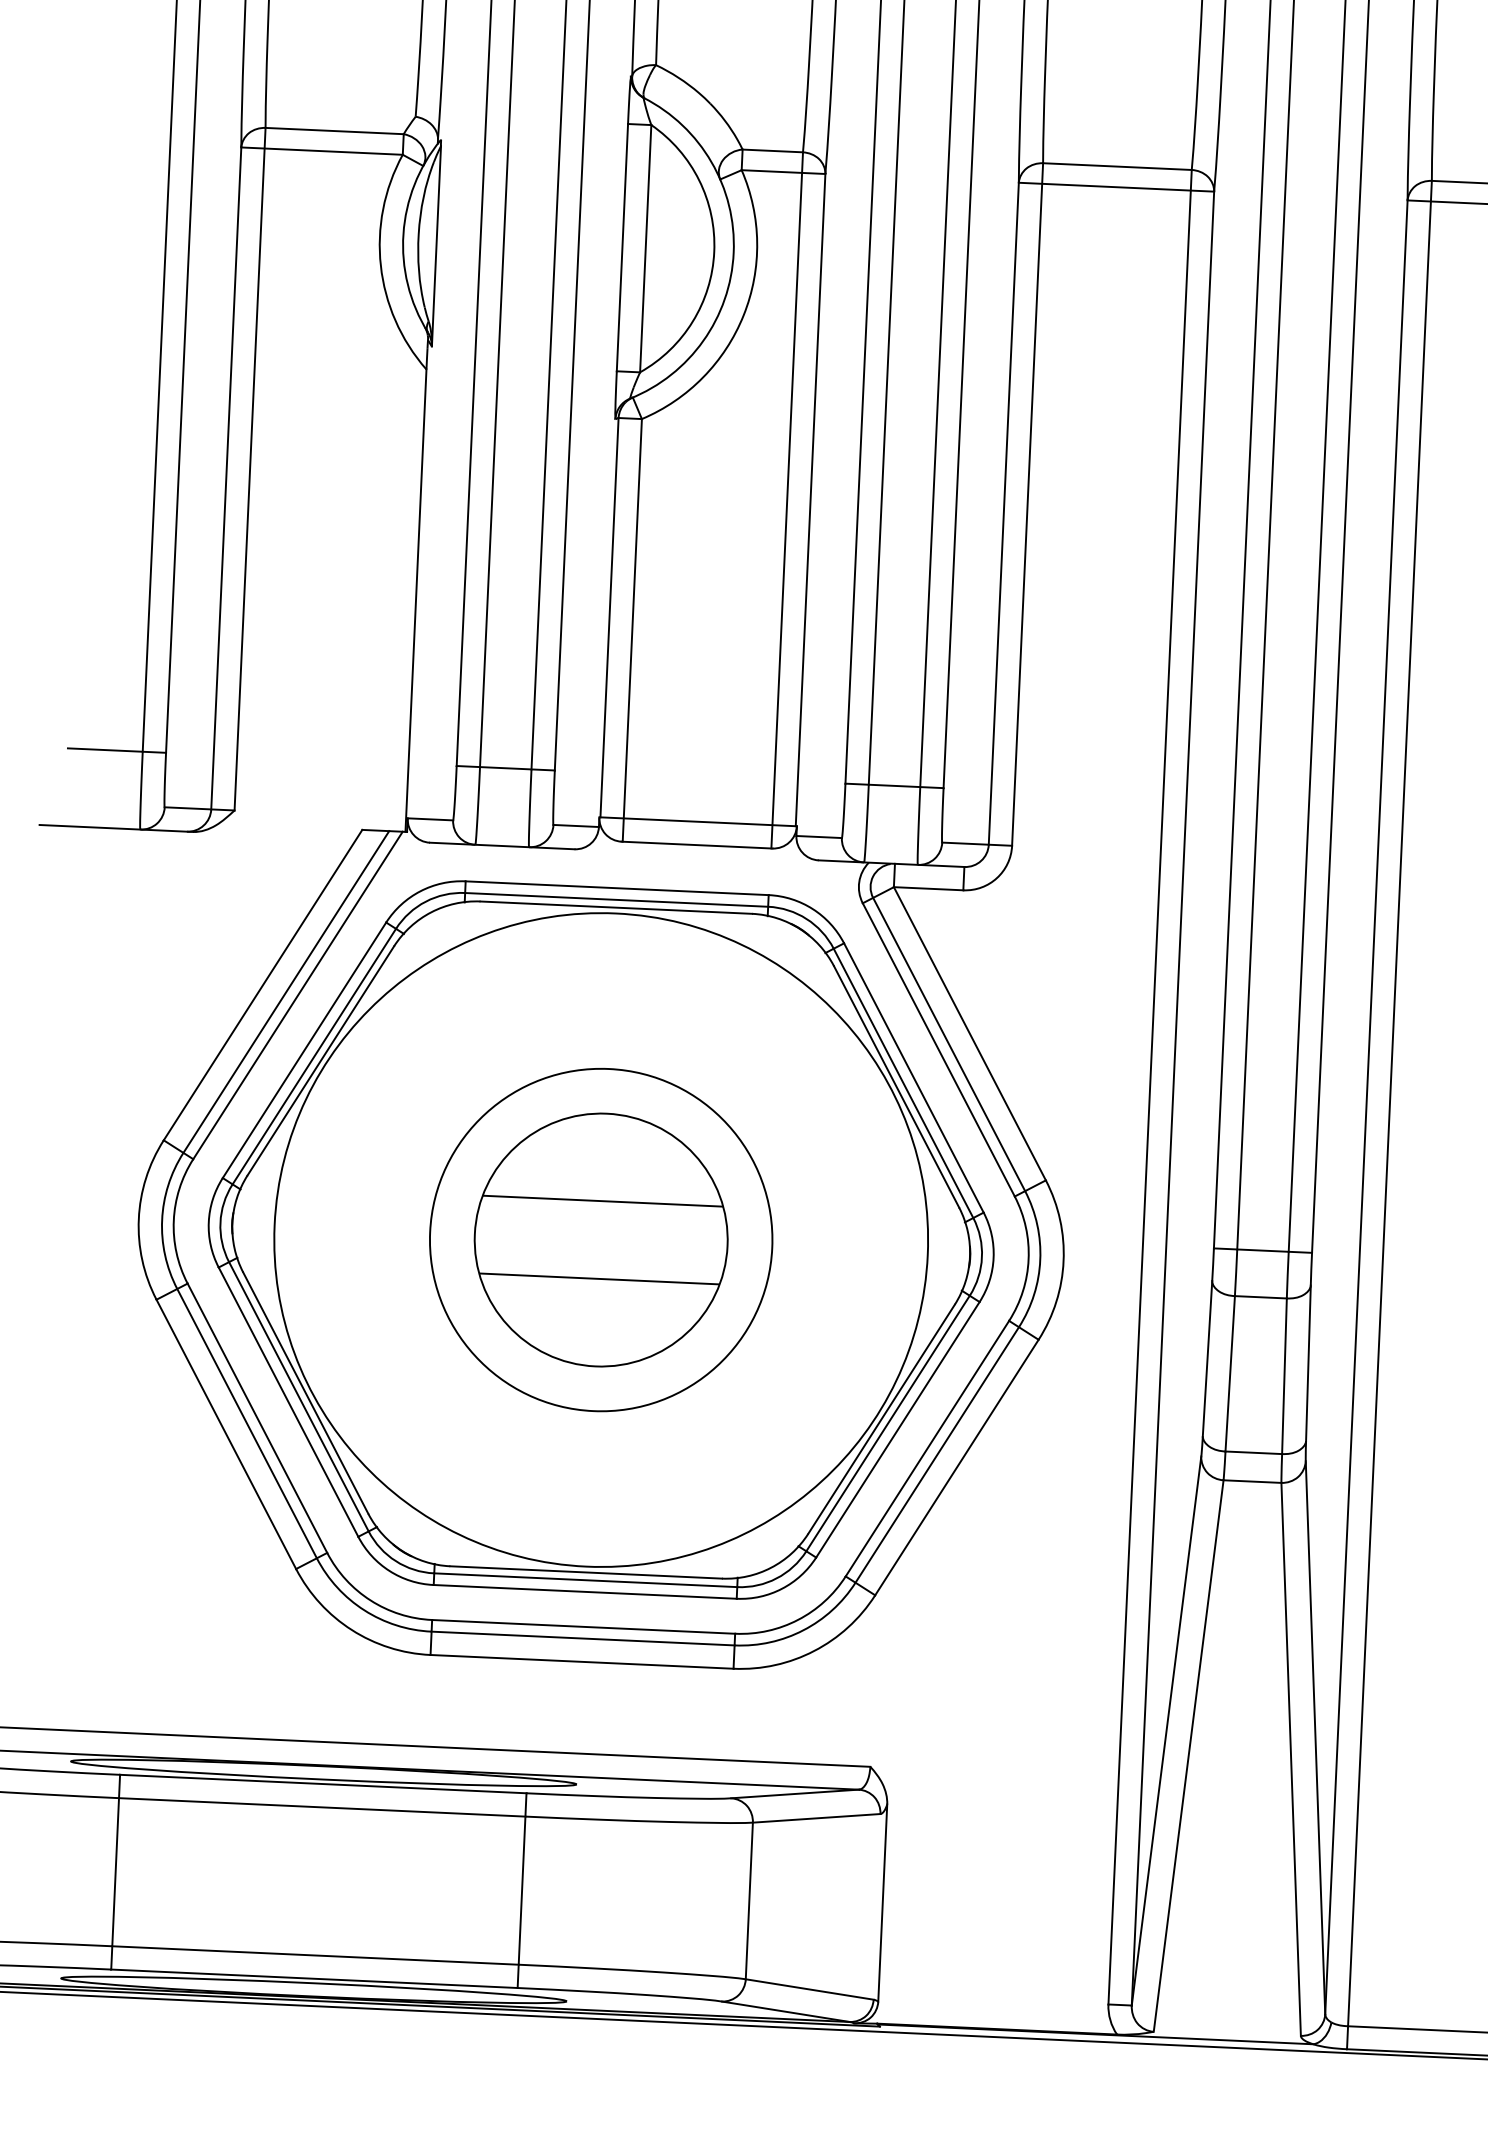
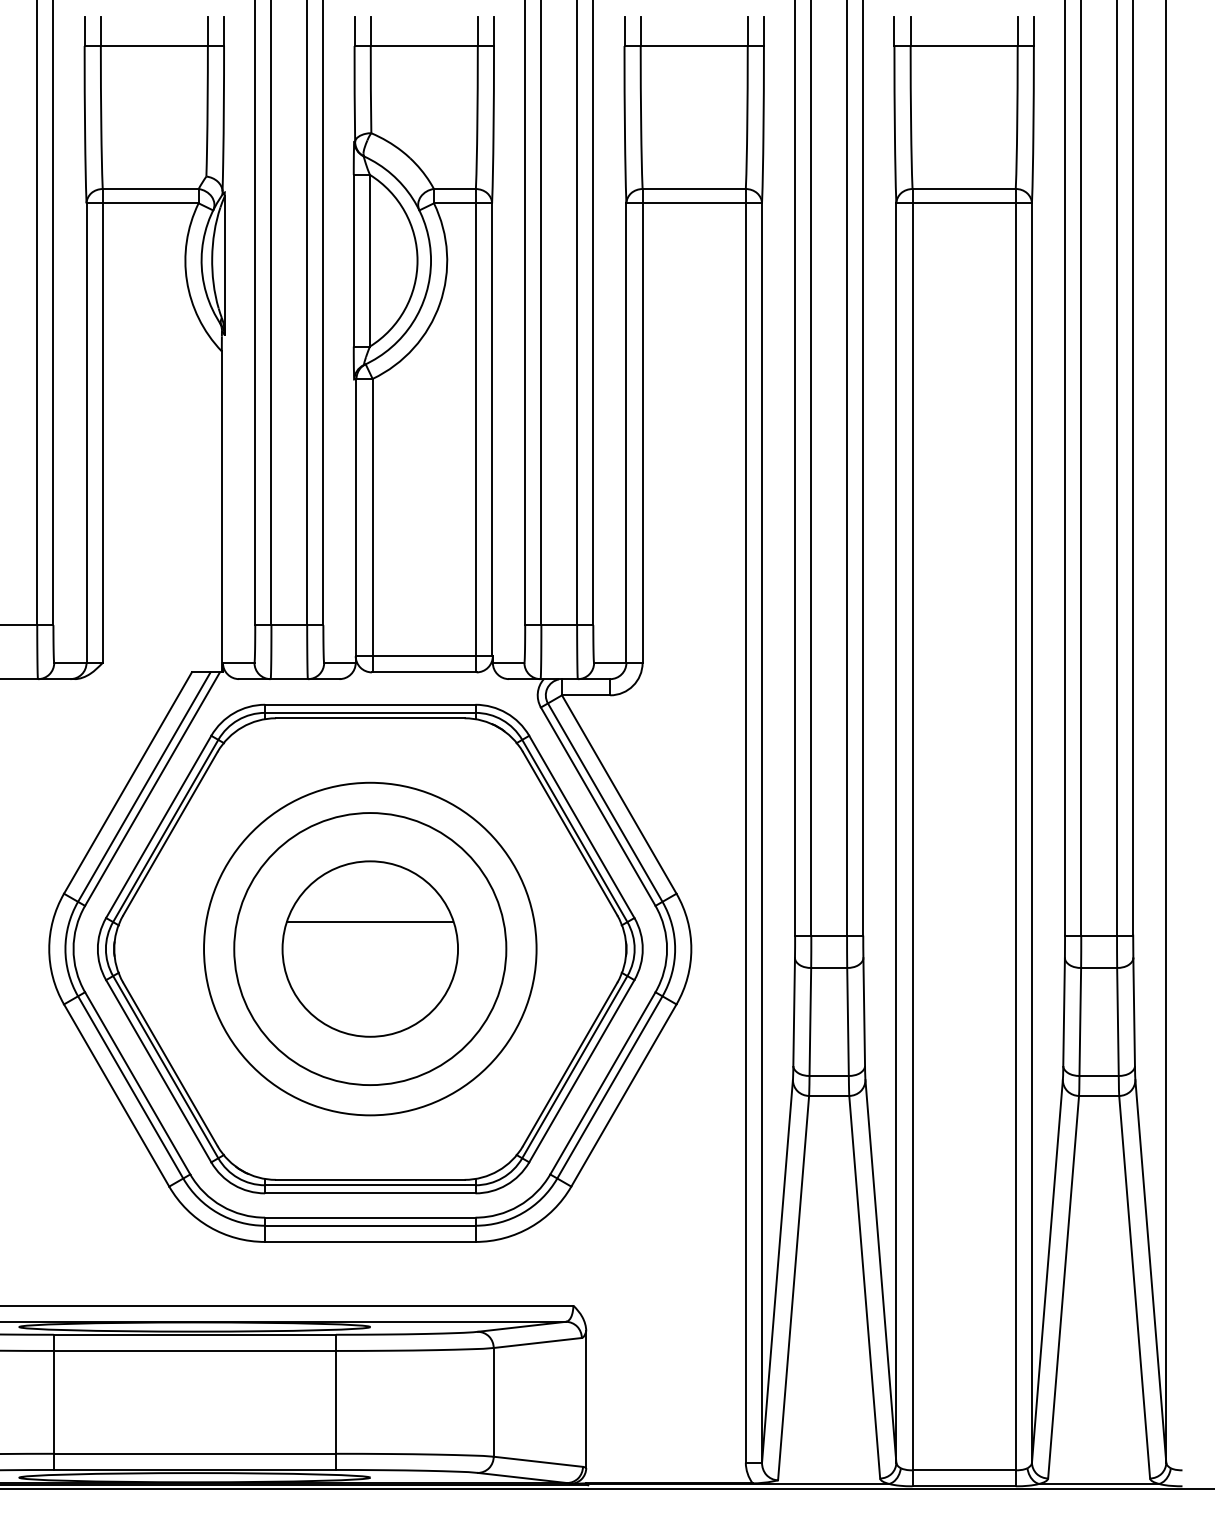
circle: (601, 1239) -> (370, 948), size x0.6
circle: (601, 1239) -> (370, 948), size x1.4
line: (599, 1279) -> (370, 976), removed

